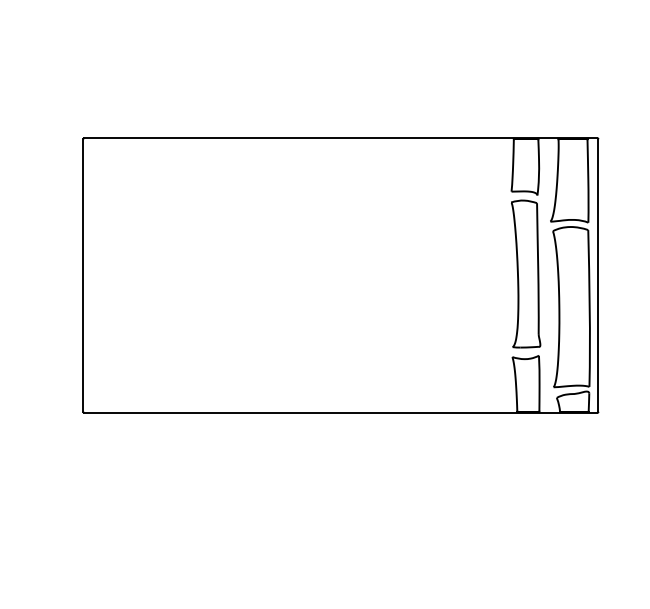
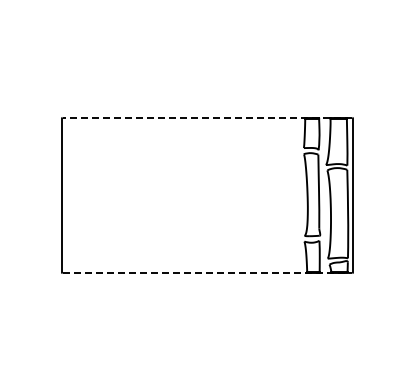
line: (340, 137) -> (207, 117), solid -> dashed
line: (340, 413) -> (207, 273), solid -> dashed

